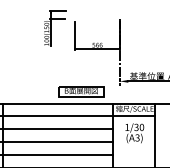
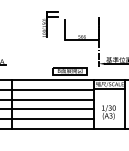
text: (134, 133) -> (108, 112), moved

